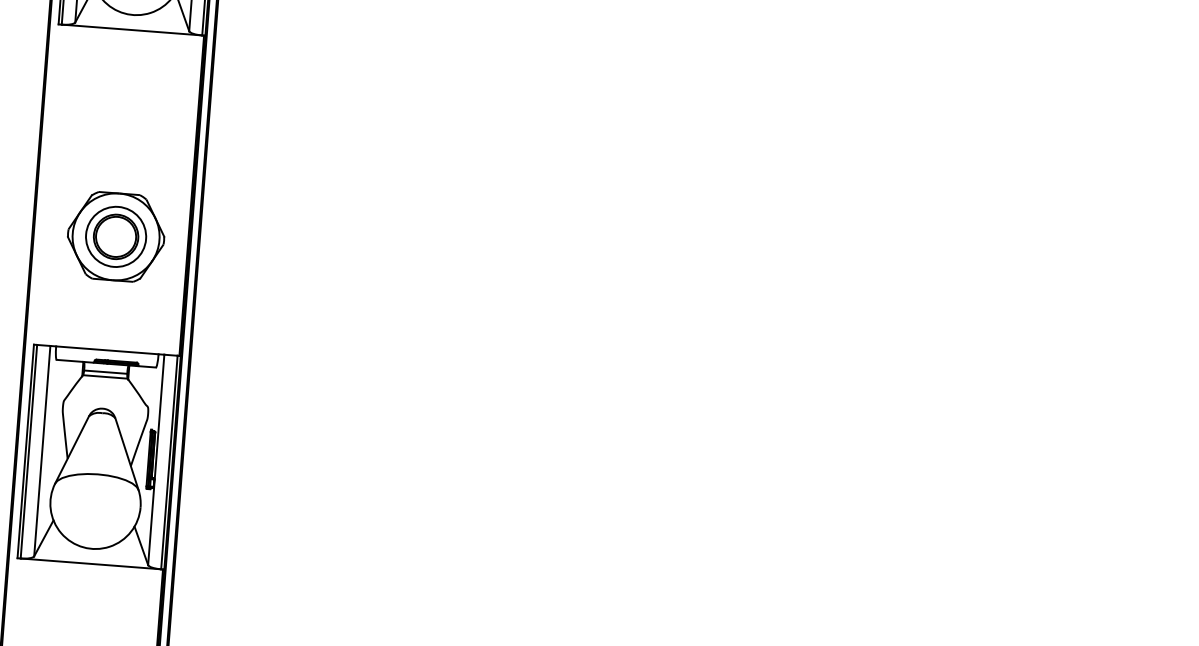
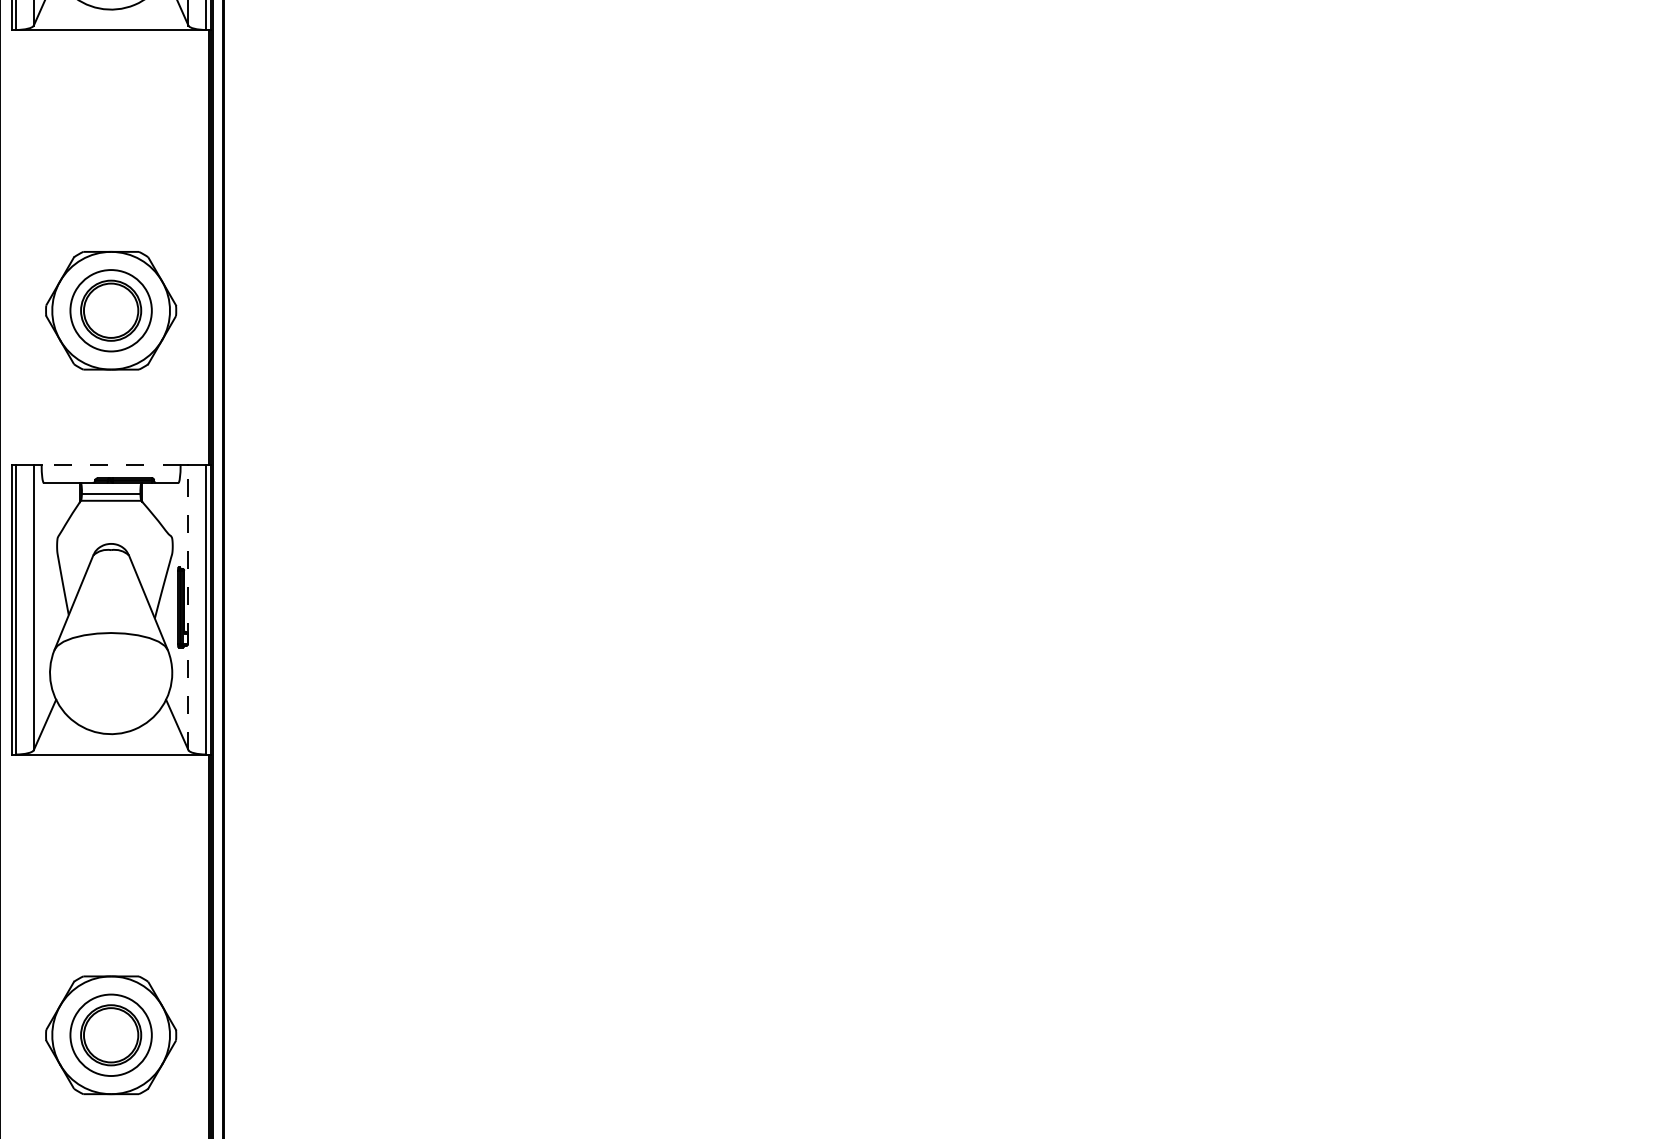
line: (106, 350) -> (110, 464), solid -> dashed
line: (156, 459) -> (188, 607), solid -> dashed

